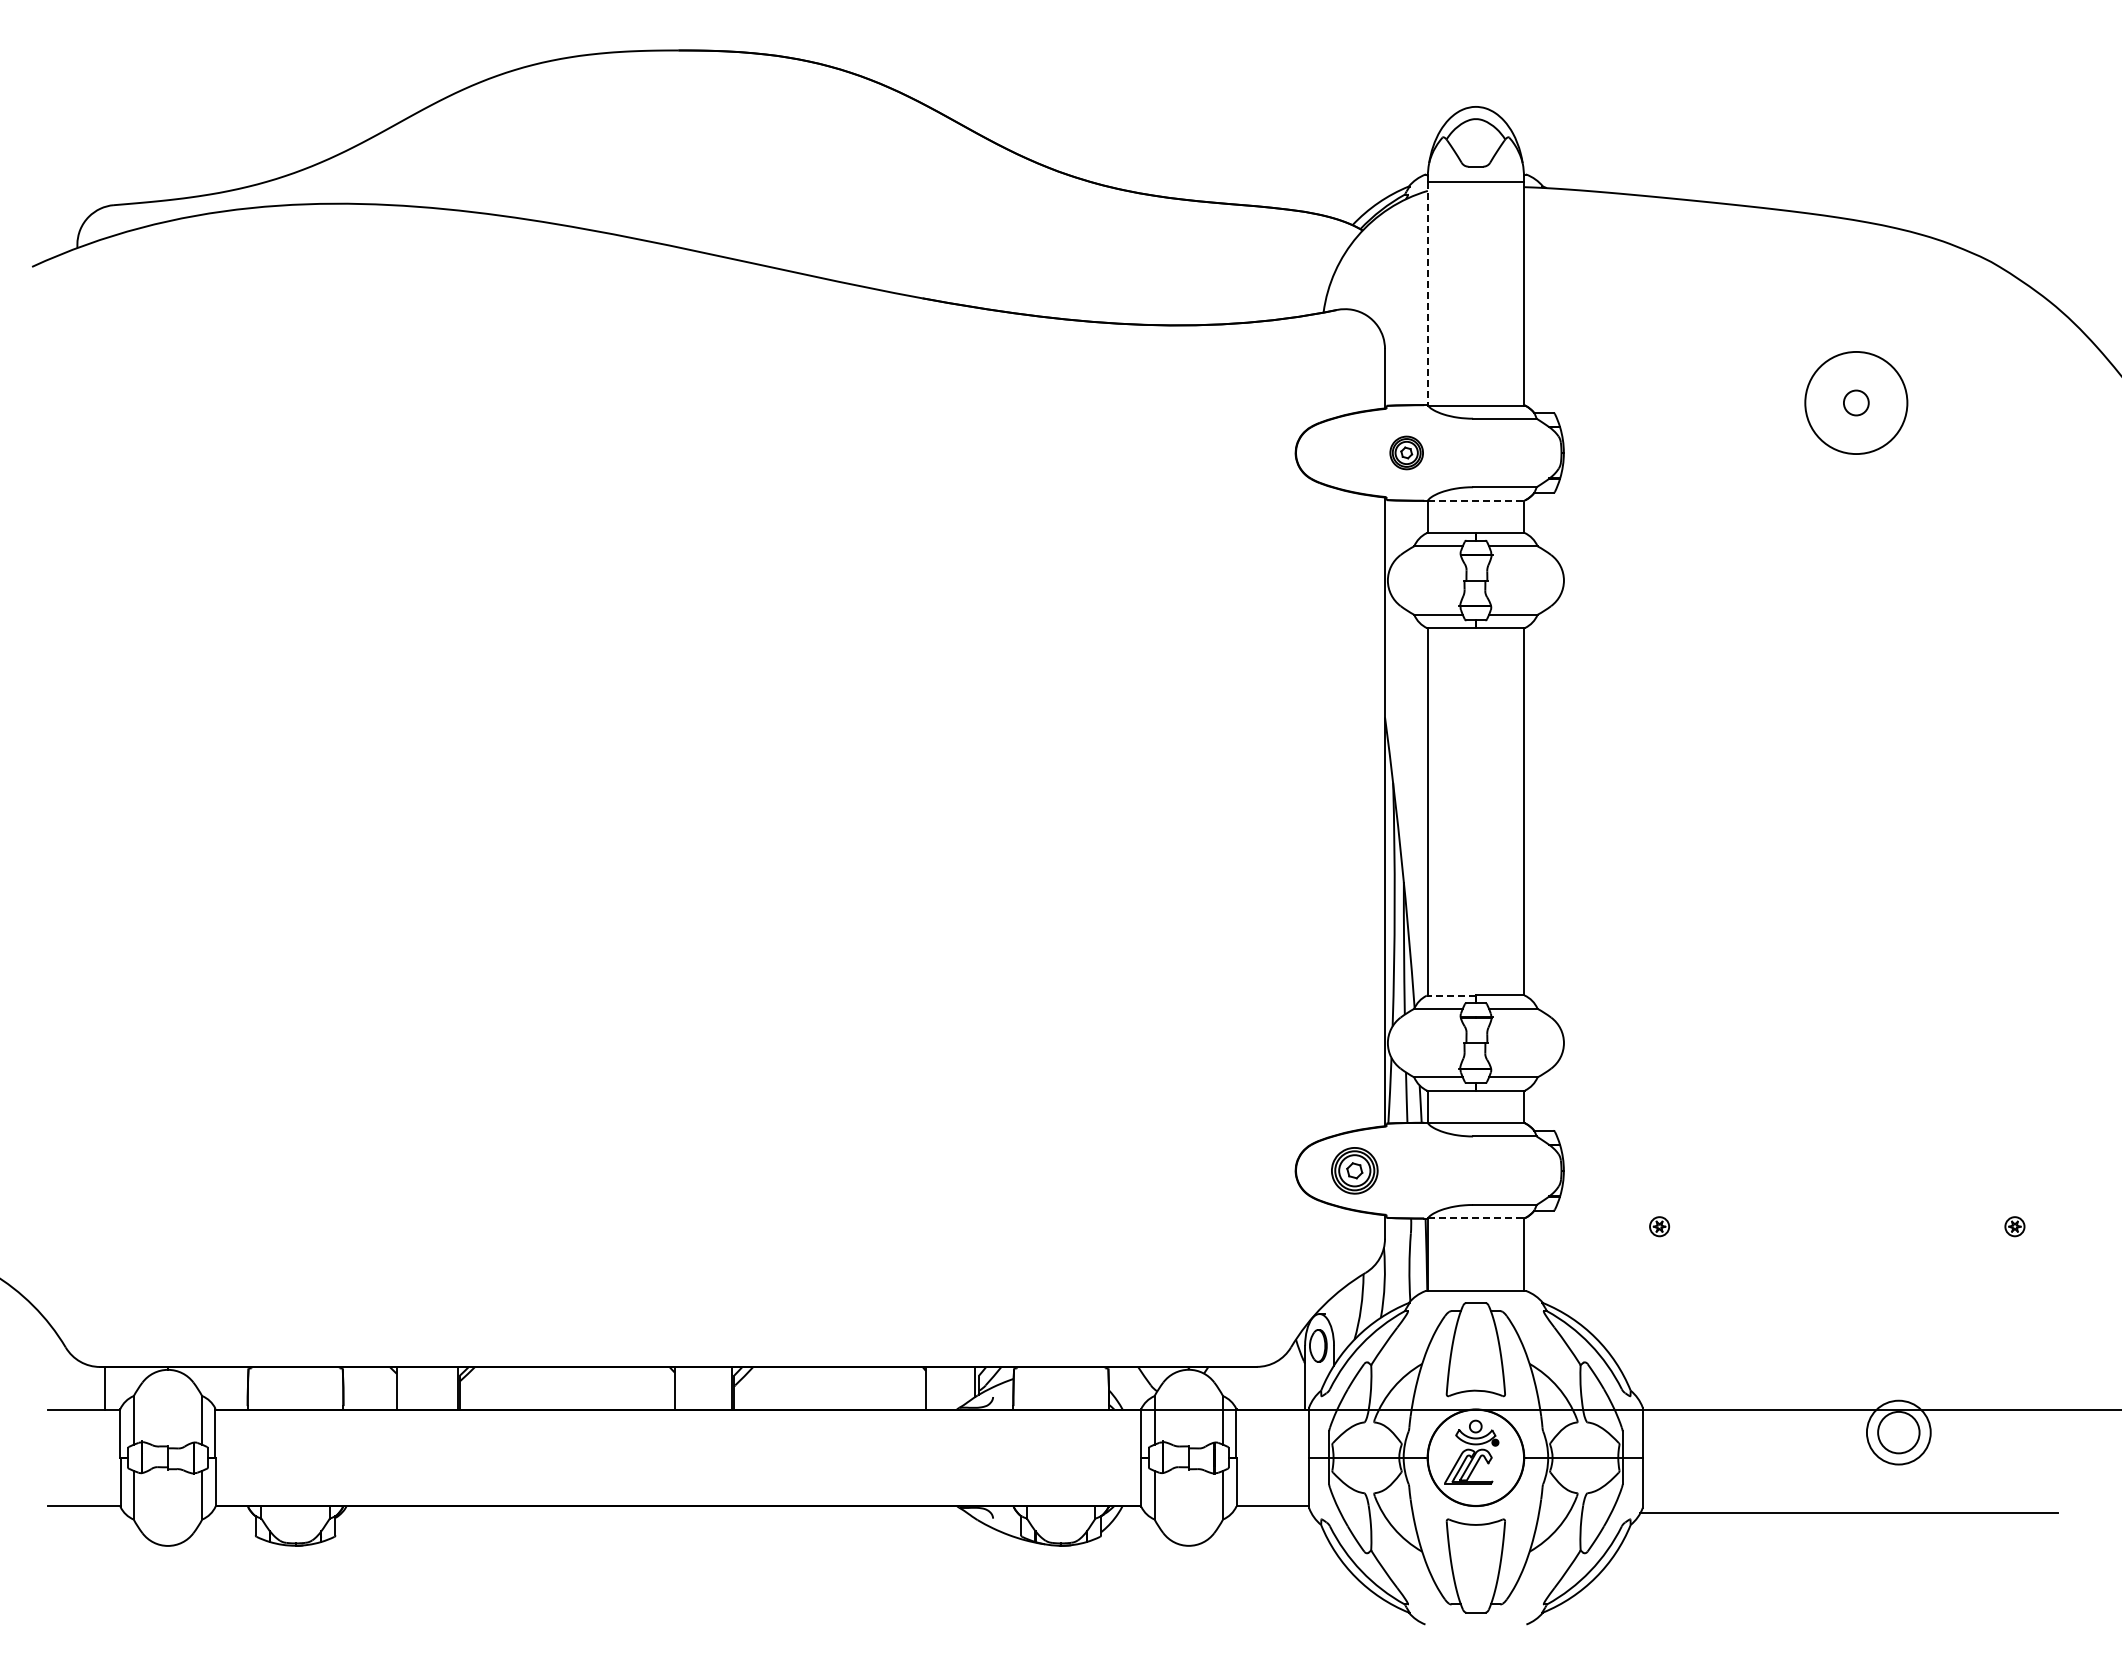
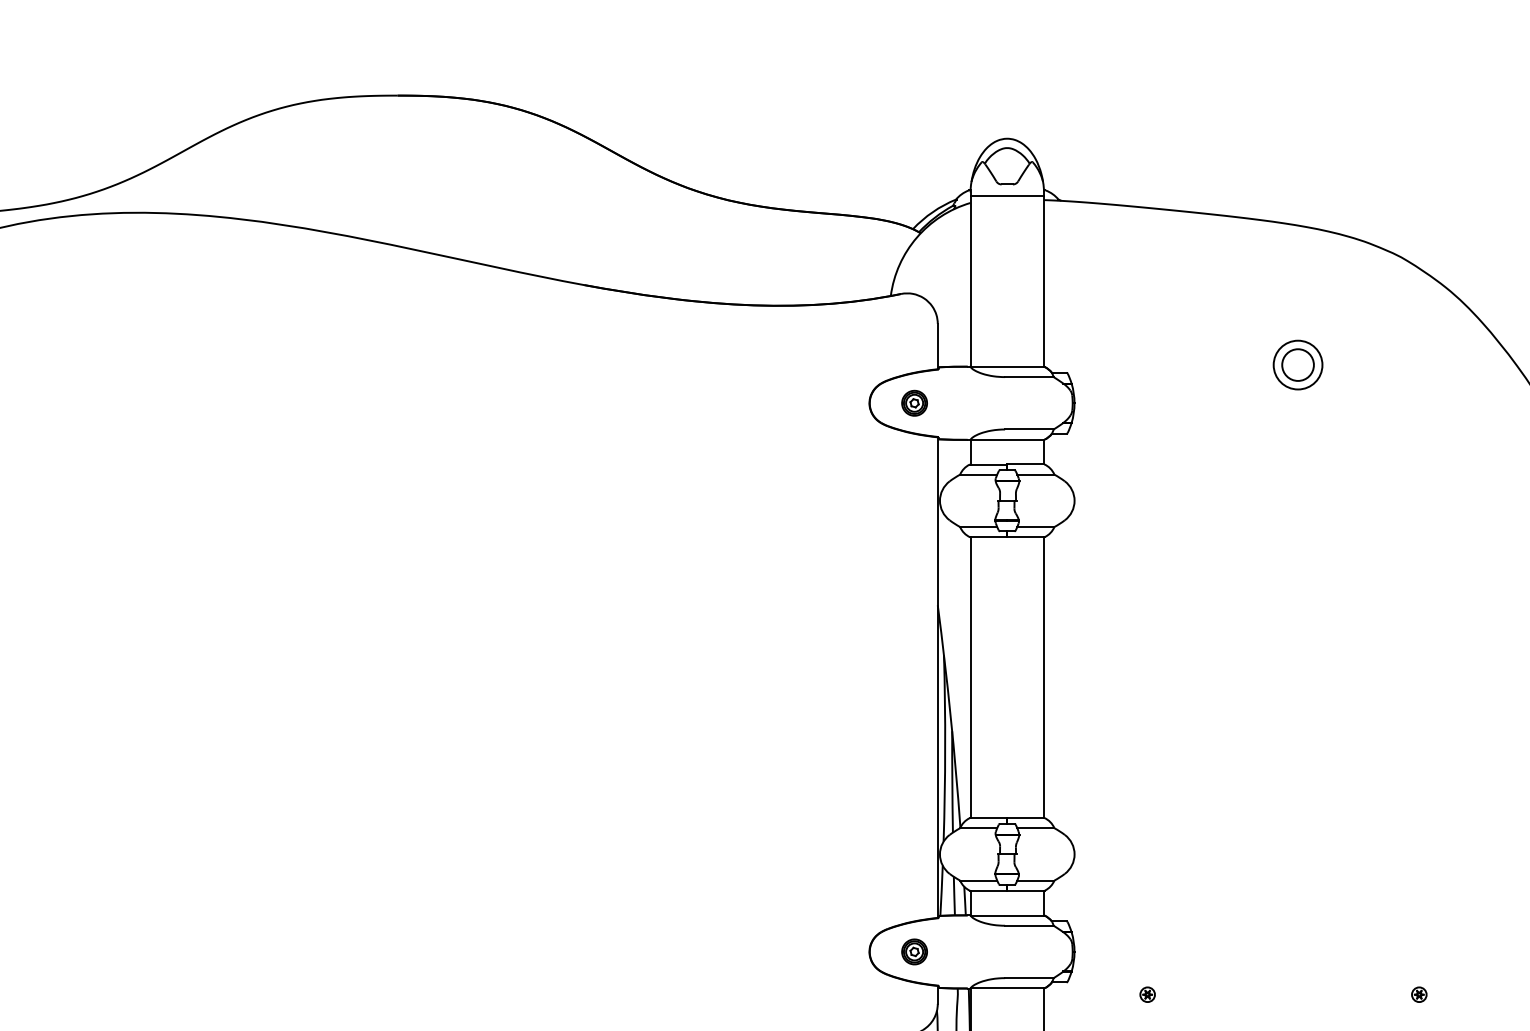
line: (1427, 293) -> (970, 281), dashed -> solid
circle: (1856, 402) -> (1298, 364), size x0.62
circle: (1856, 402) -> (1298, 364), size x1.67
part: (1406, 452) -> (914, 402), moved
line: (1476, 500) -> (1007, 439), dashed -> solid
line: (1450, 995) -> (987, 818), dashed -> solid
part: (1354, 1170) -> (914, 951), size x0.71
line: (1476, 1218) -> (1007, 988), dashed -> solid

